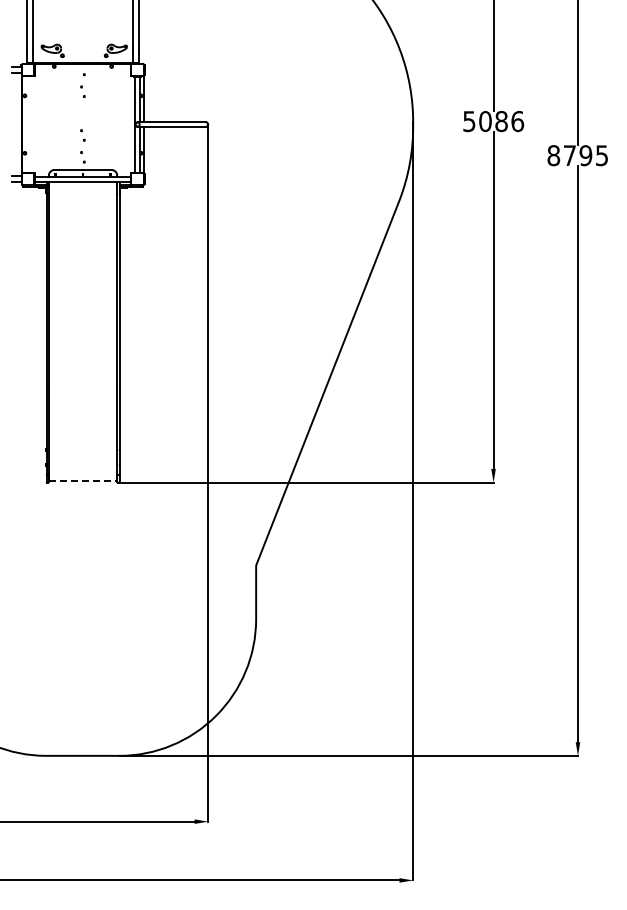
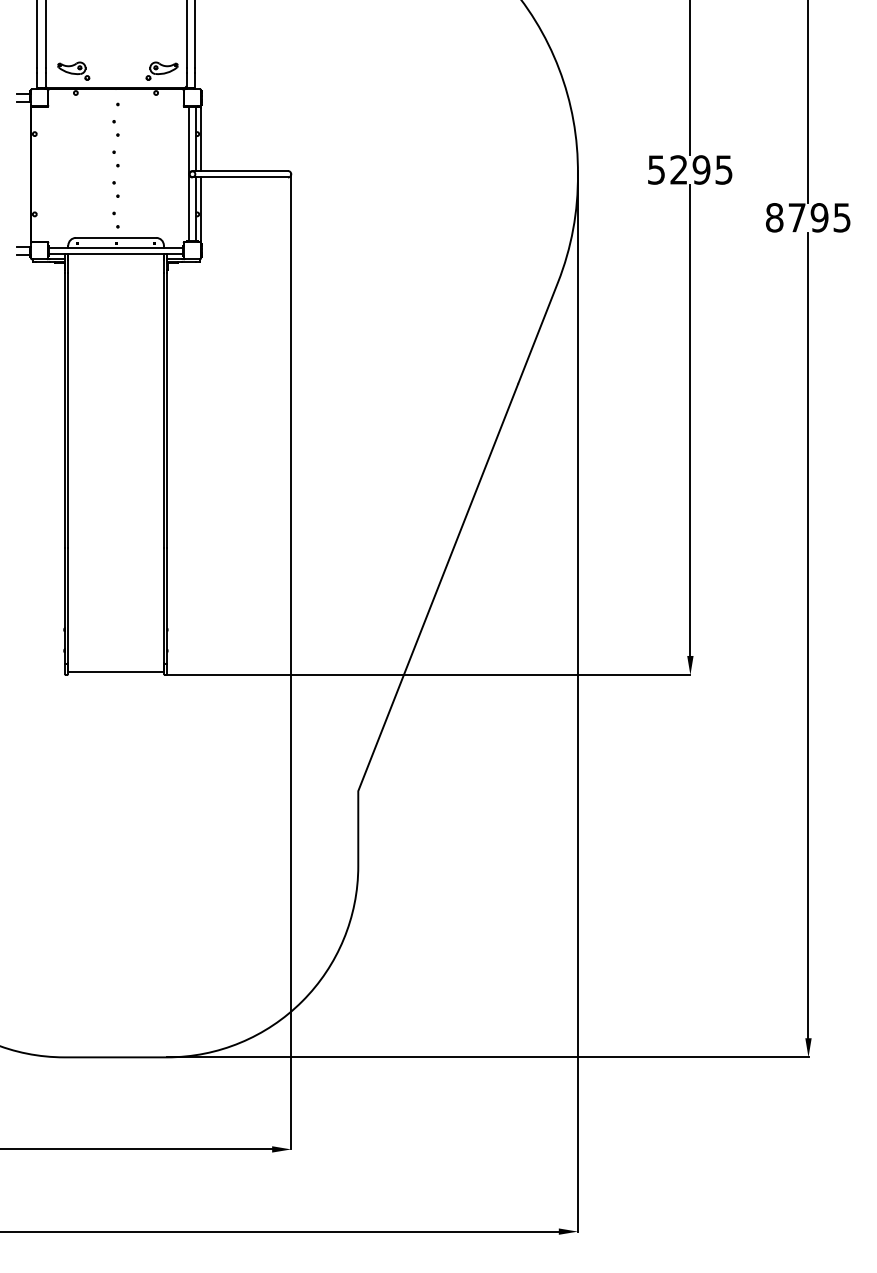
part: (82, 113) -> (115, 158), added
text: (501, 121) -> (701, 169), 5086 -> 5295
line: (83, 480) -> (116, 672), dashed -> solid

